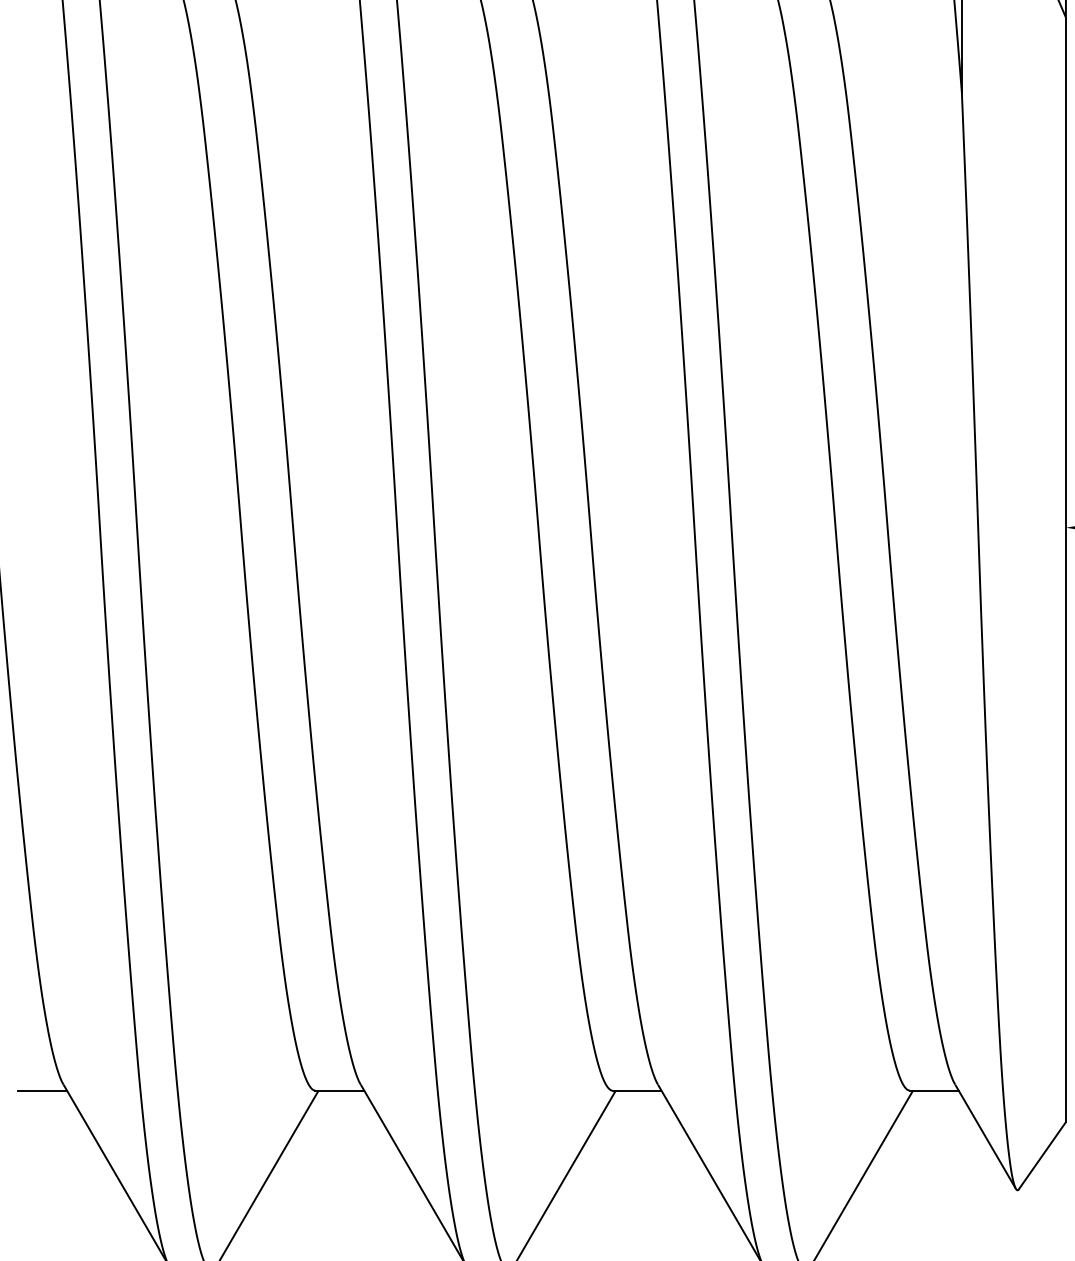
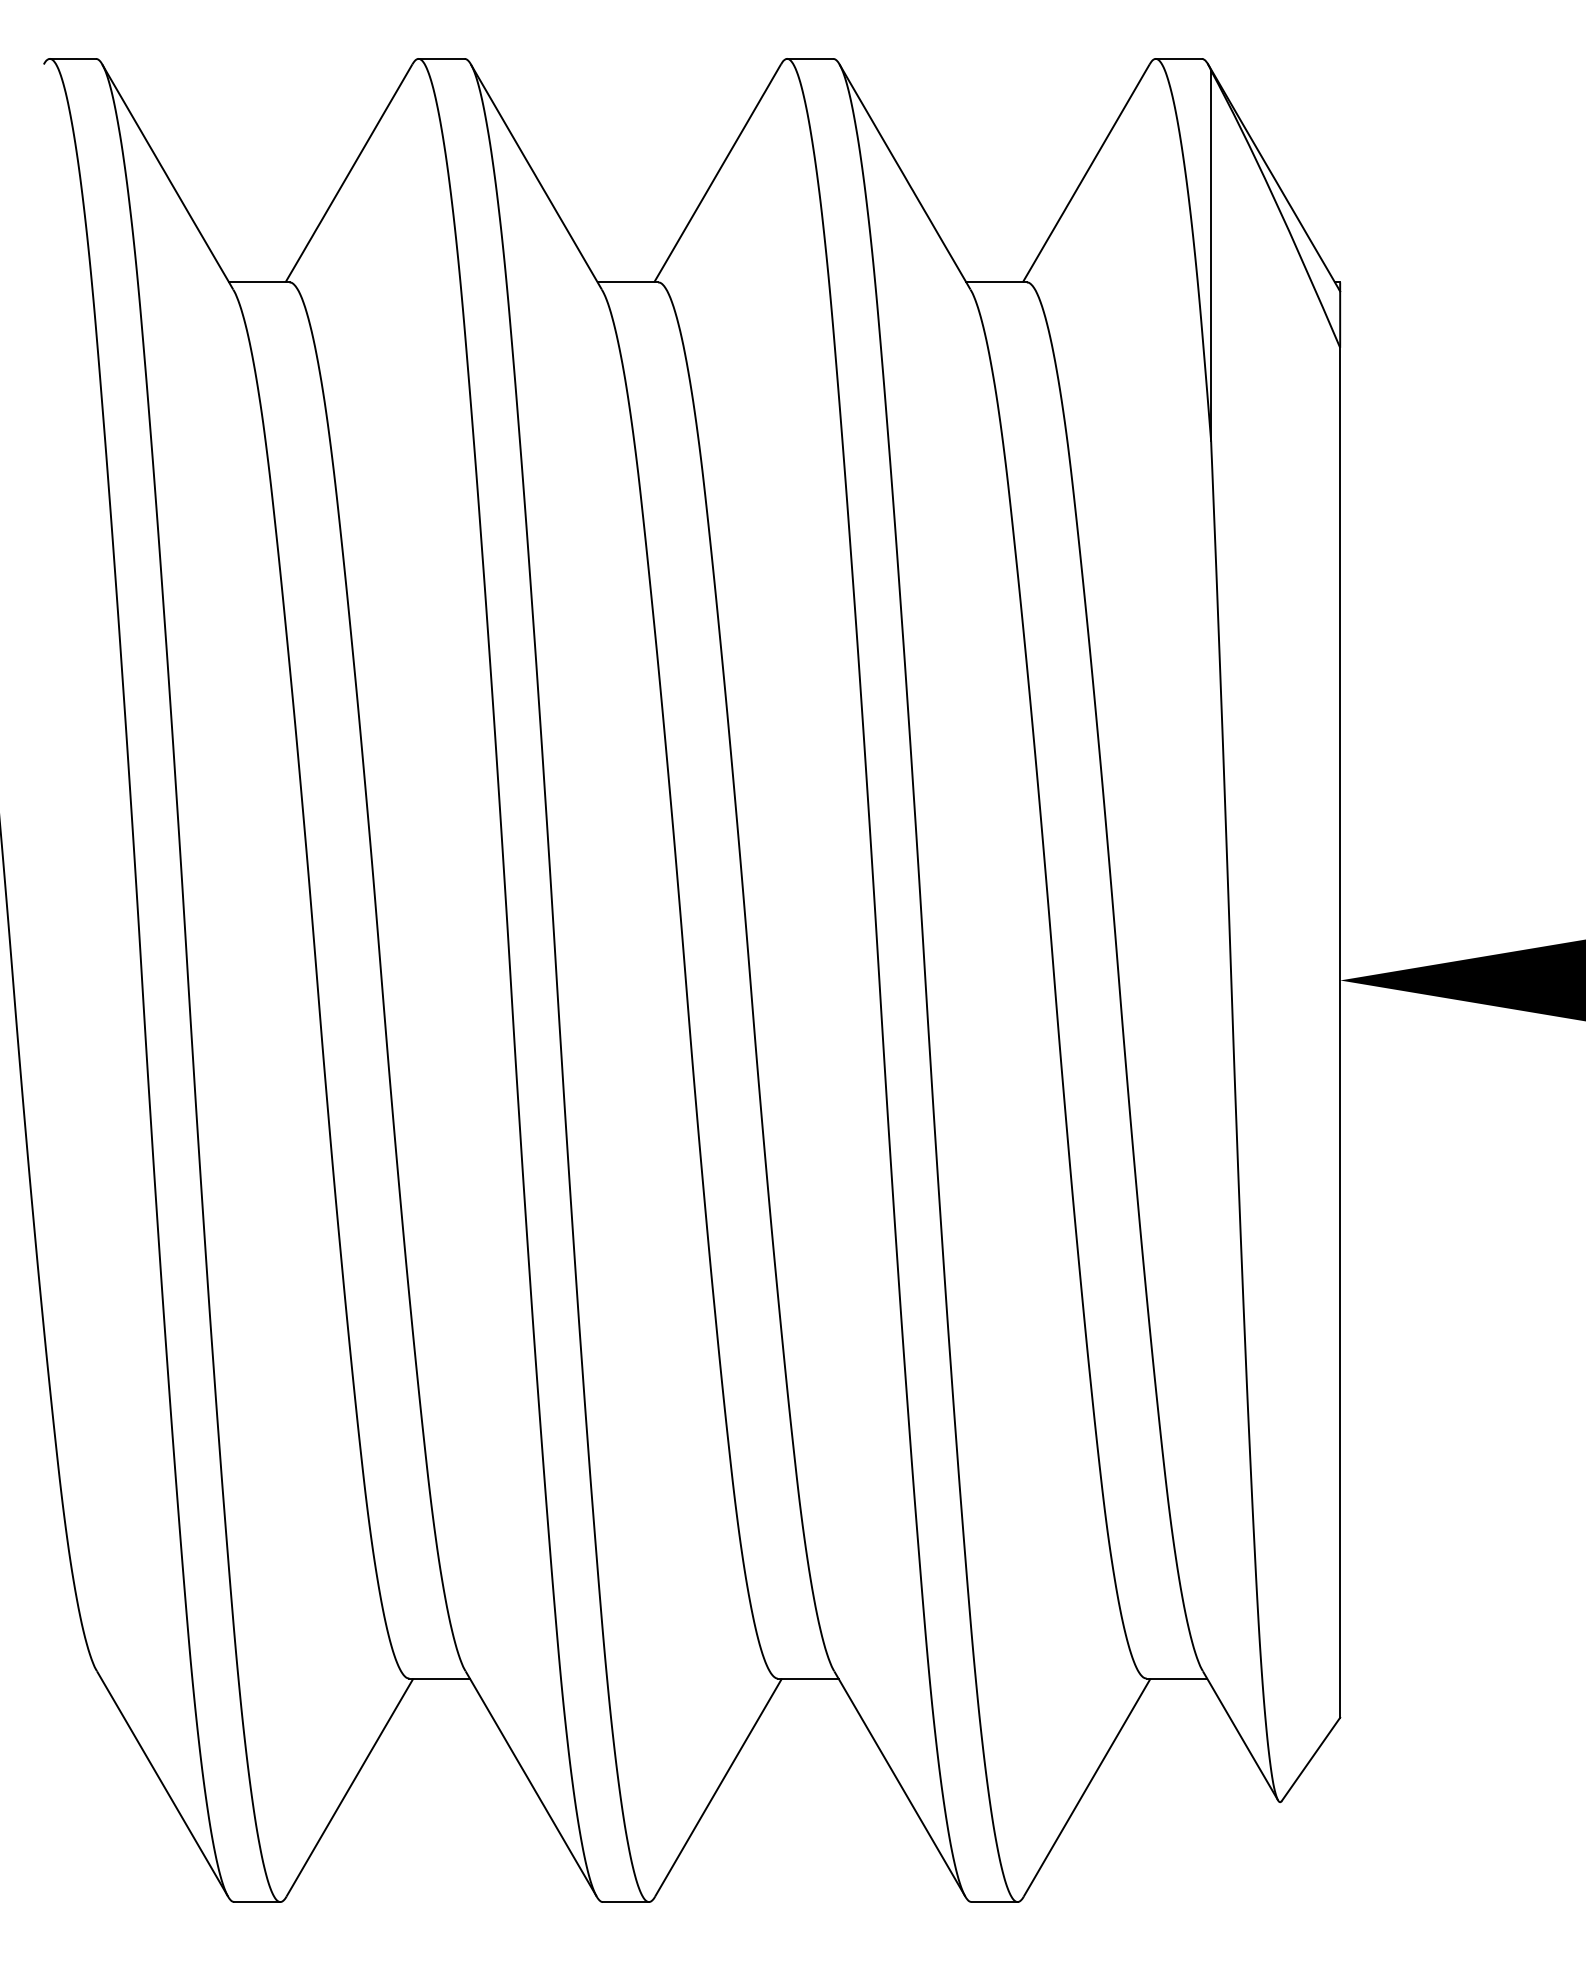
line: (42, 1090) -> (70, 1678), removed

